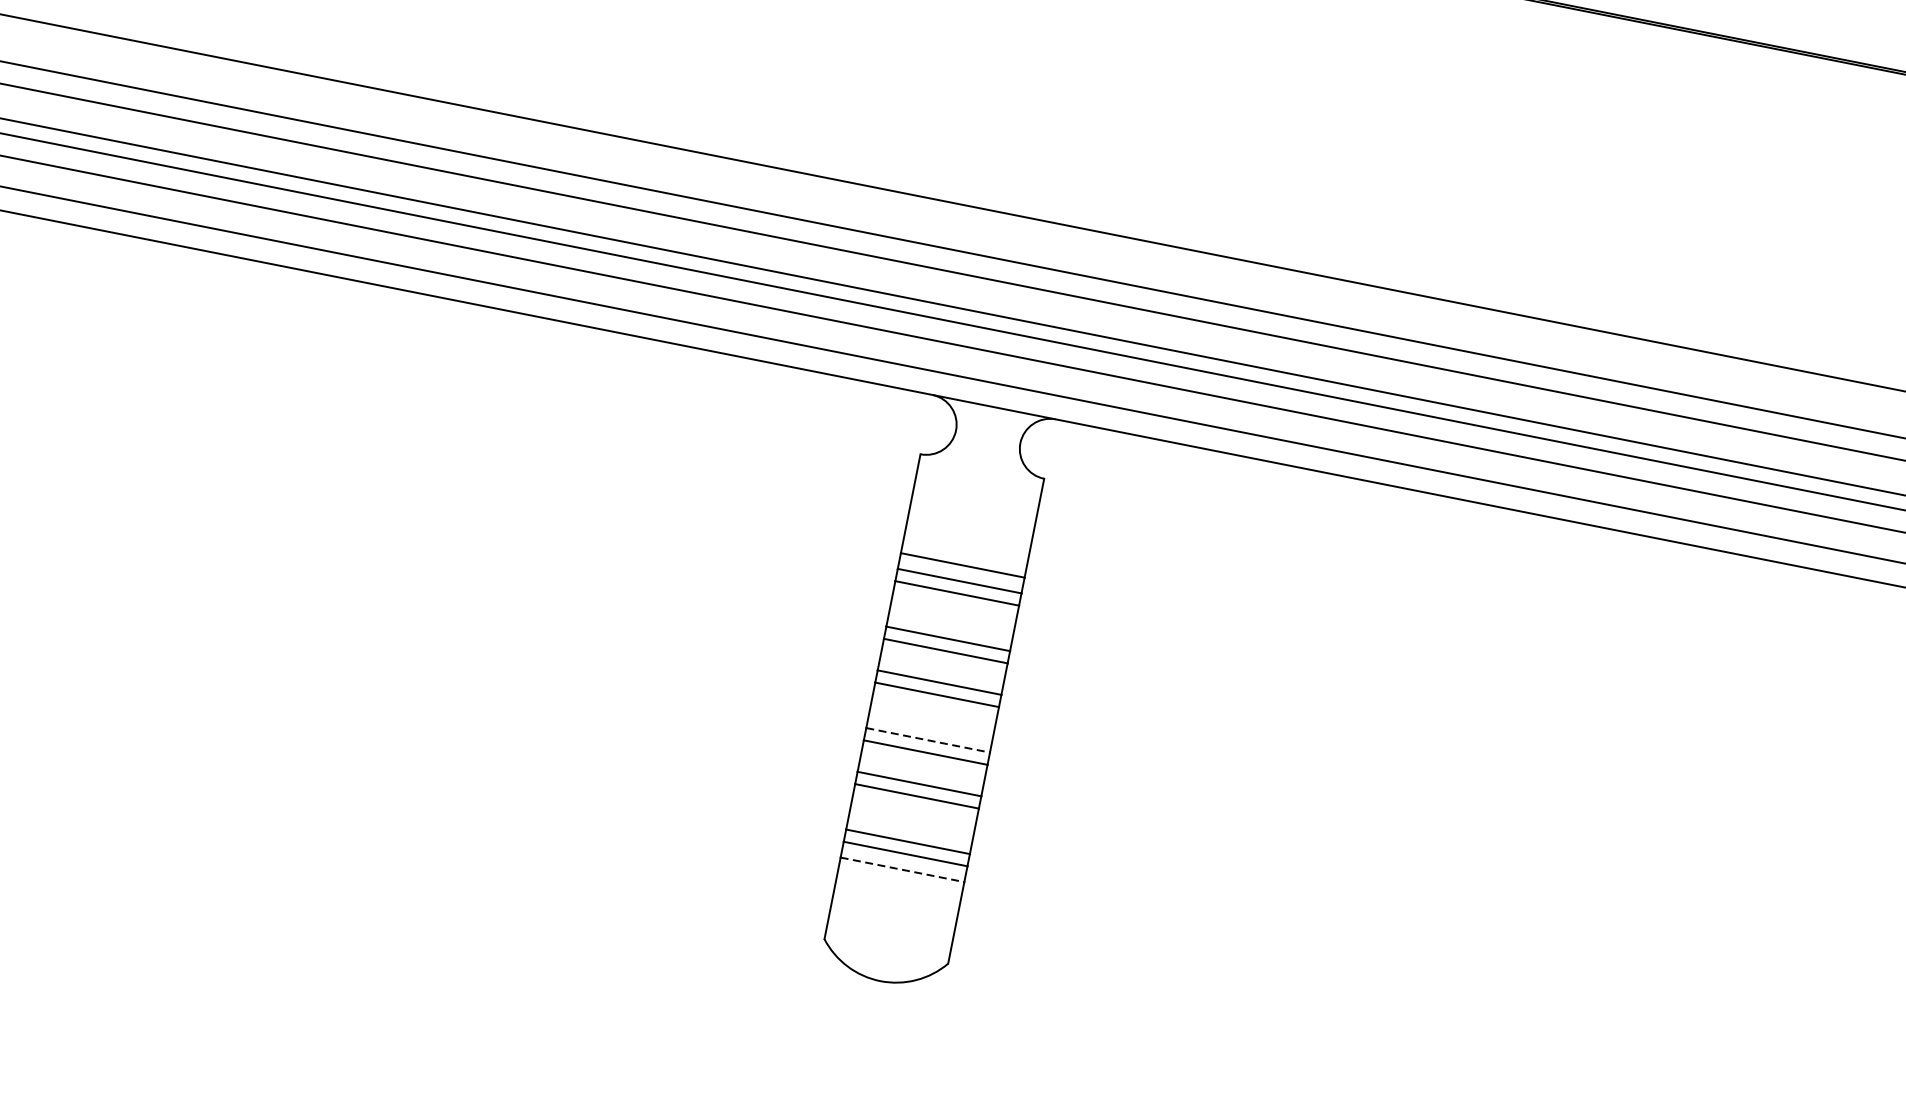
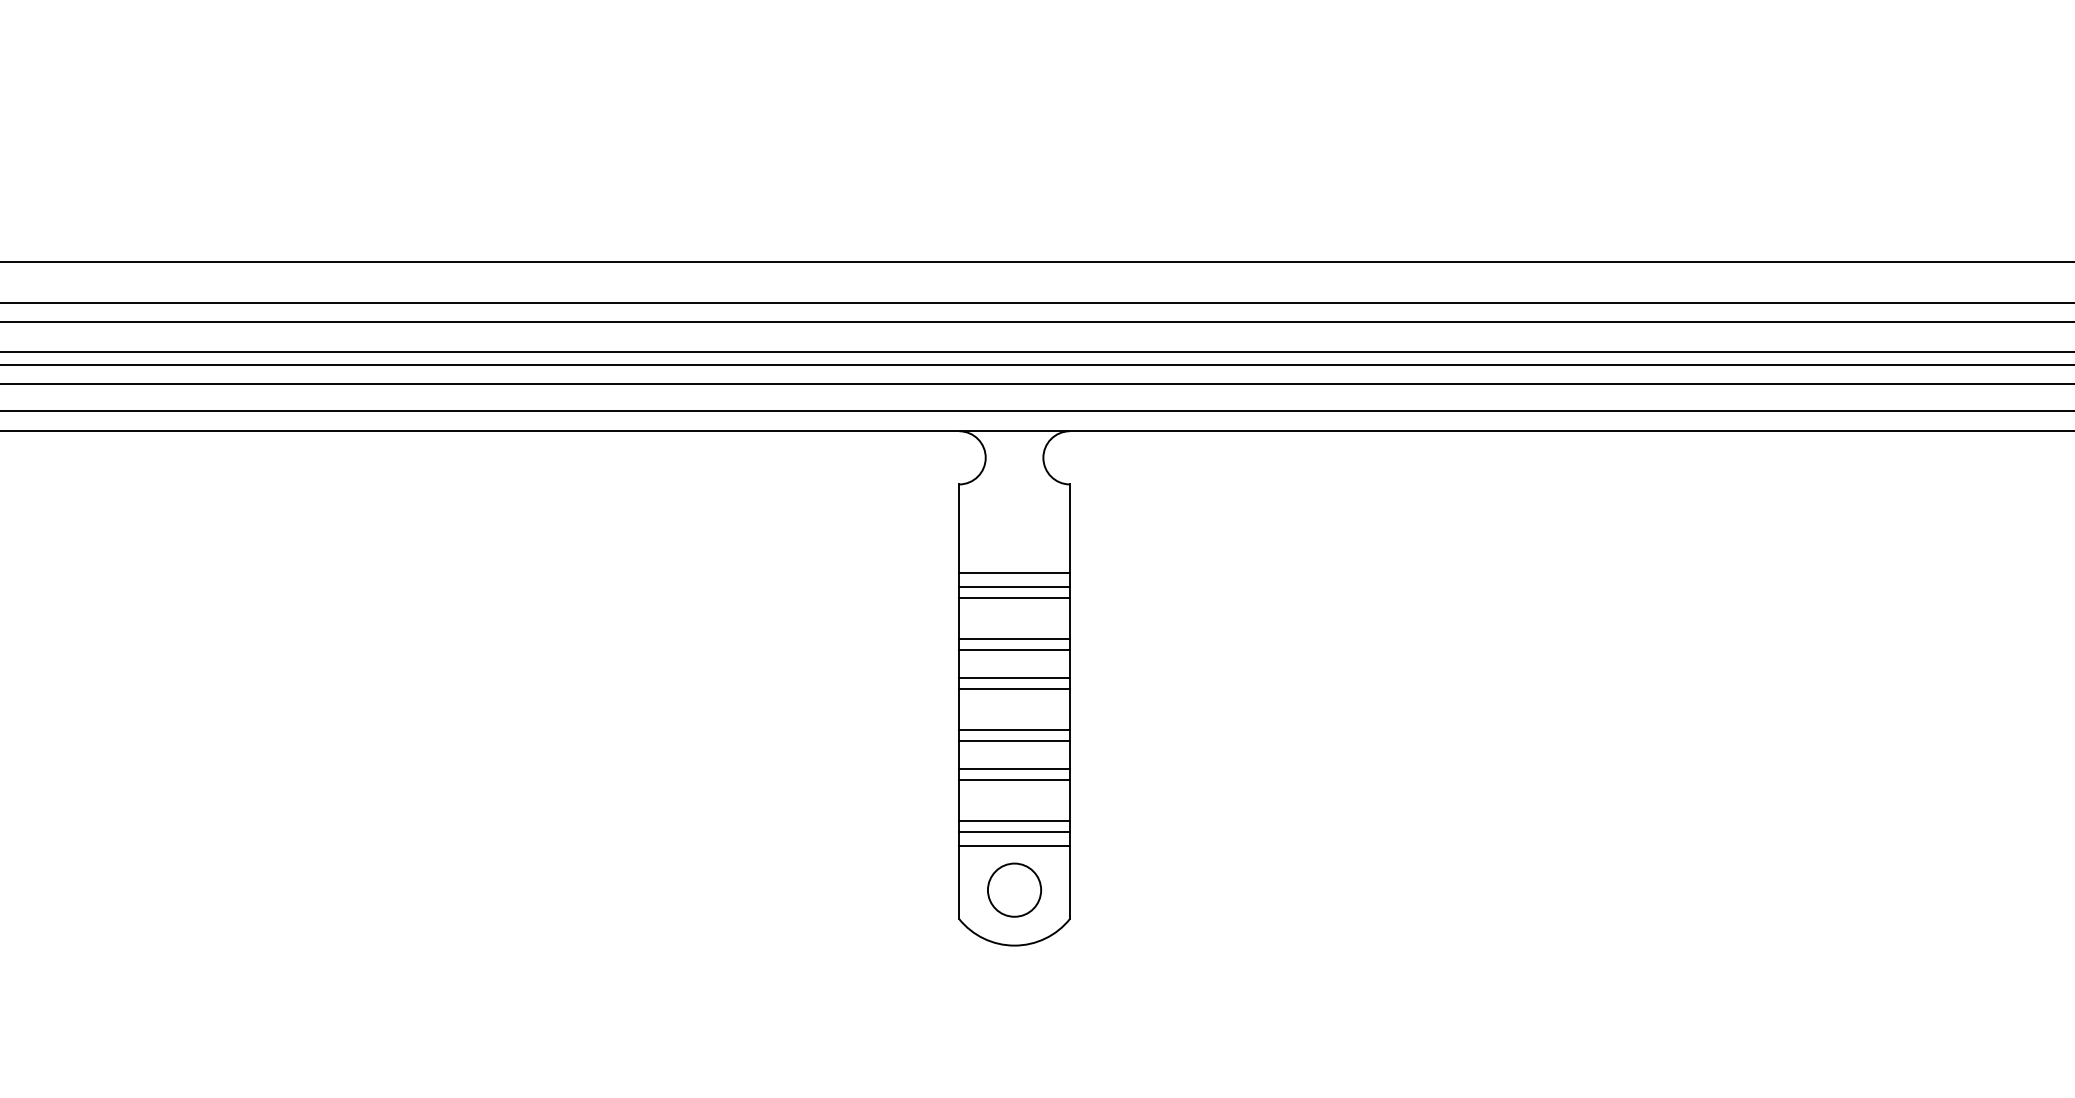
line: (929, 740) -> (1015, 729), dashed -> solid
line: (903, 869) -> (1015, 845), dashed -> solid
circle: (892, 918) -> (1014, 889), added

